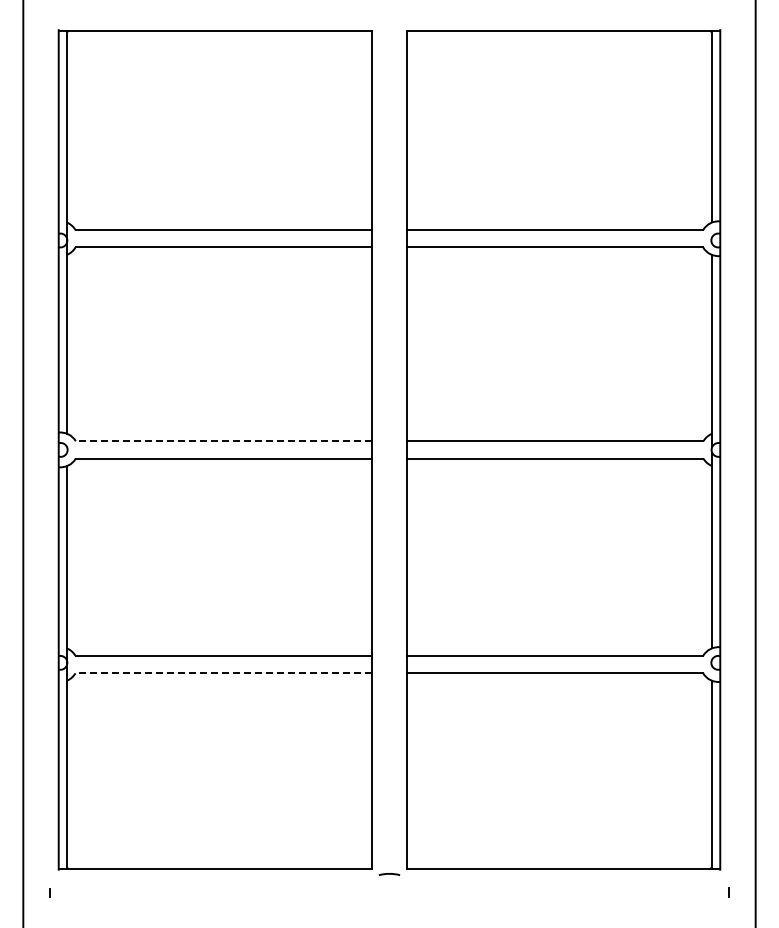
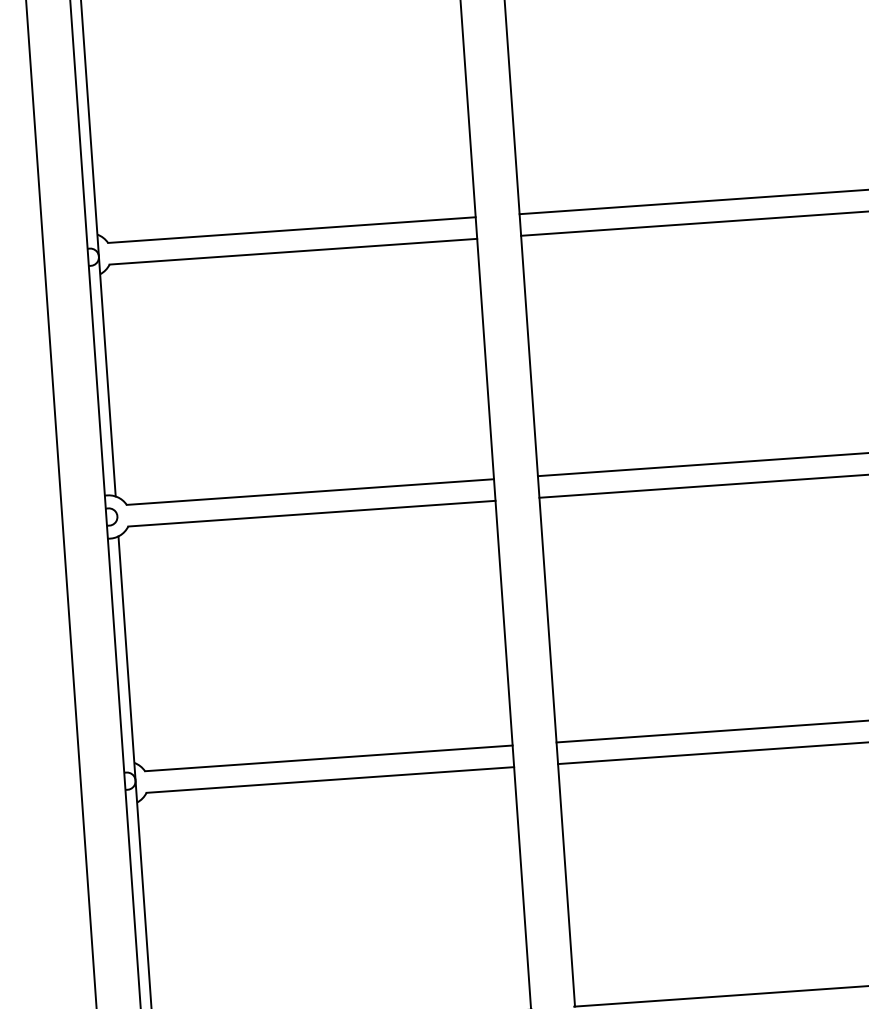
line: (223, 441) -> (310, 492), dashed -> solid
line: (223, 673) -> (330, 780), dashed -> solid

